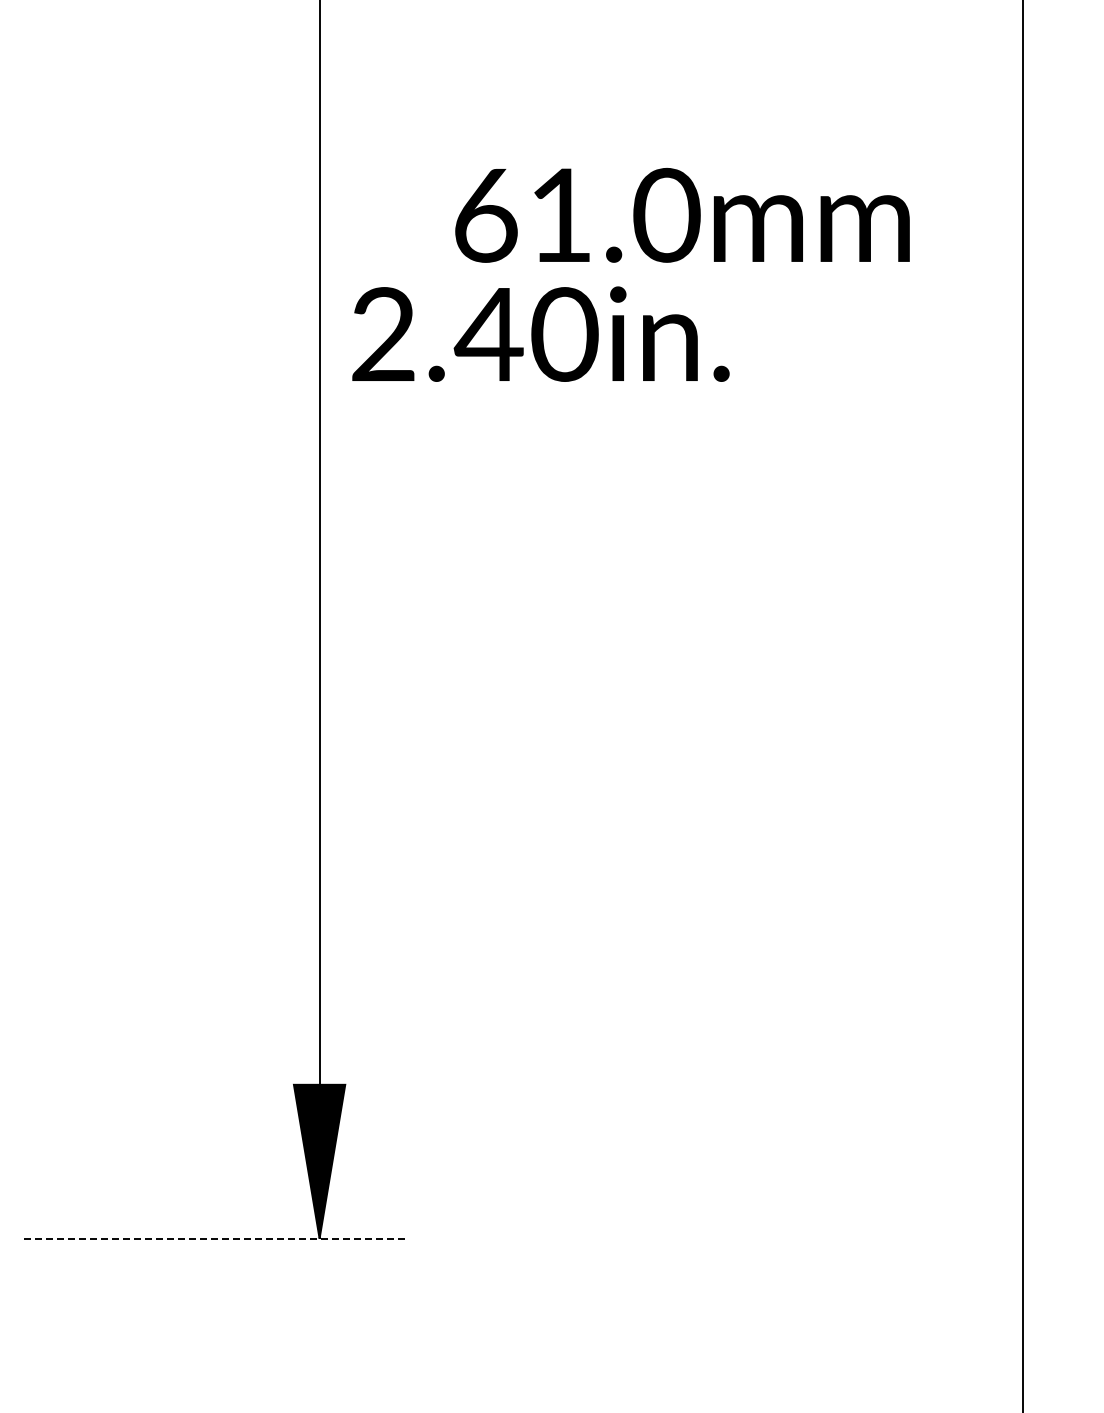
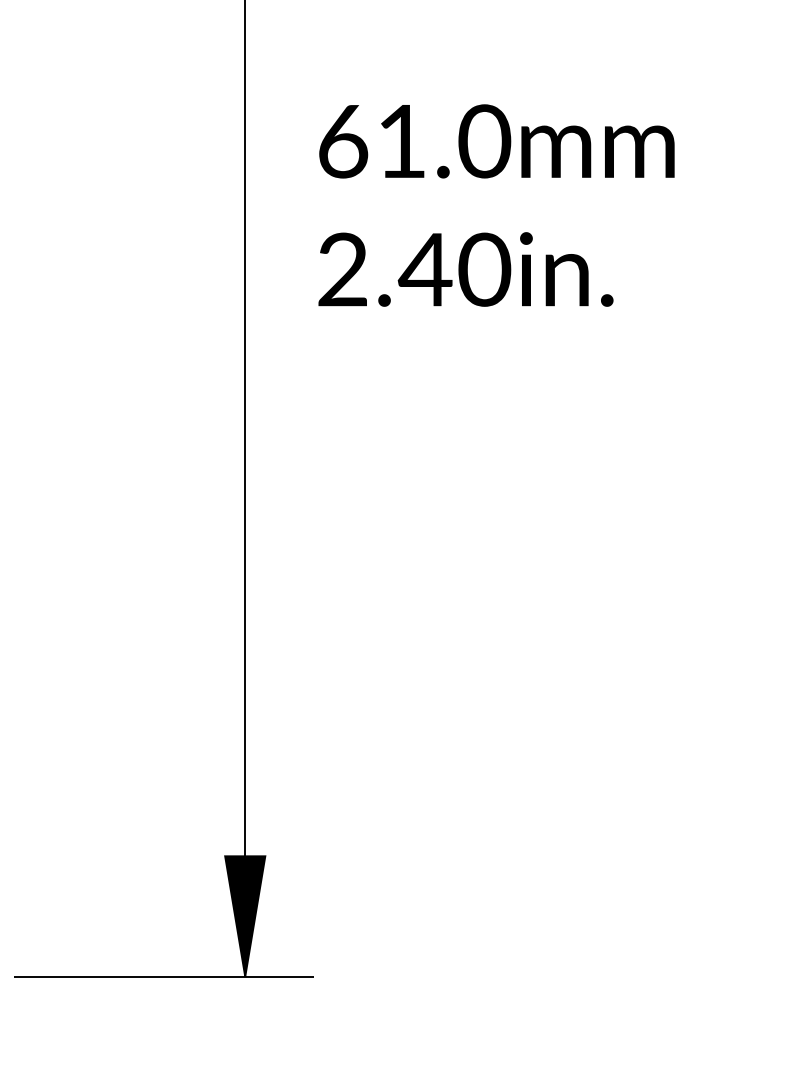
text: (682, 215) -> (496, 141), moved
text: (540, 333) -> (465, 268), moved
line: (216, 1239) -> (164, 977), dashed -> solid

